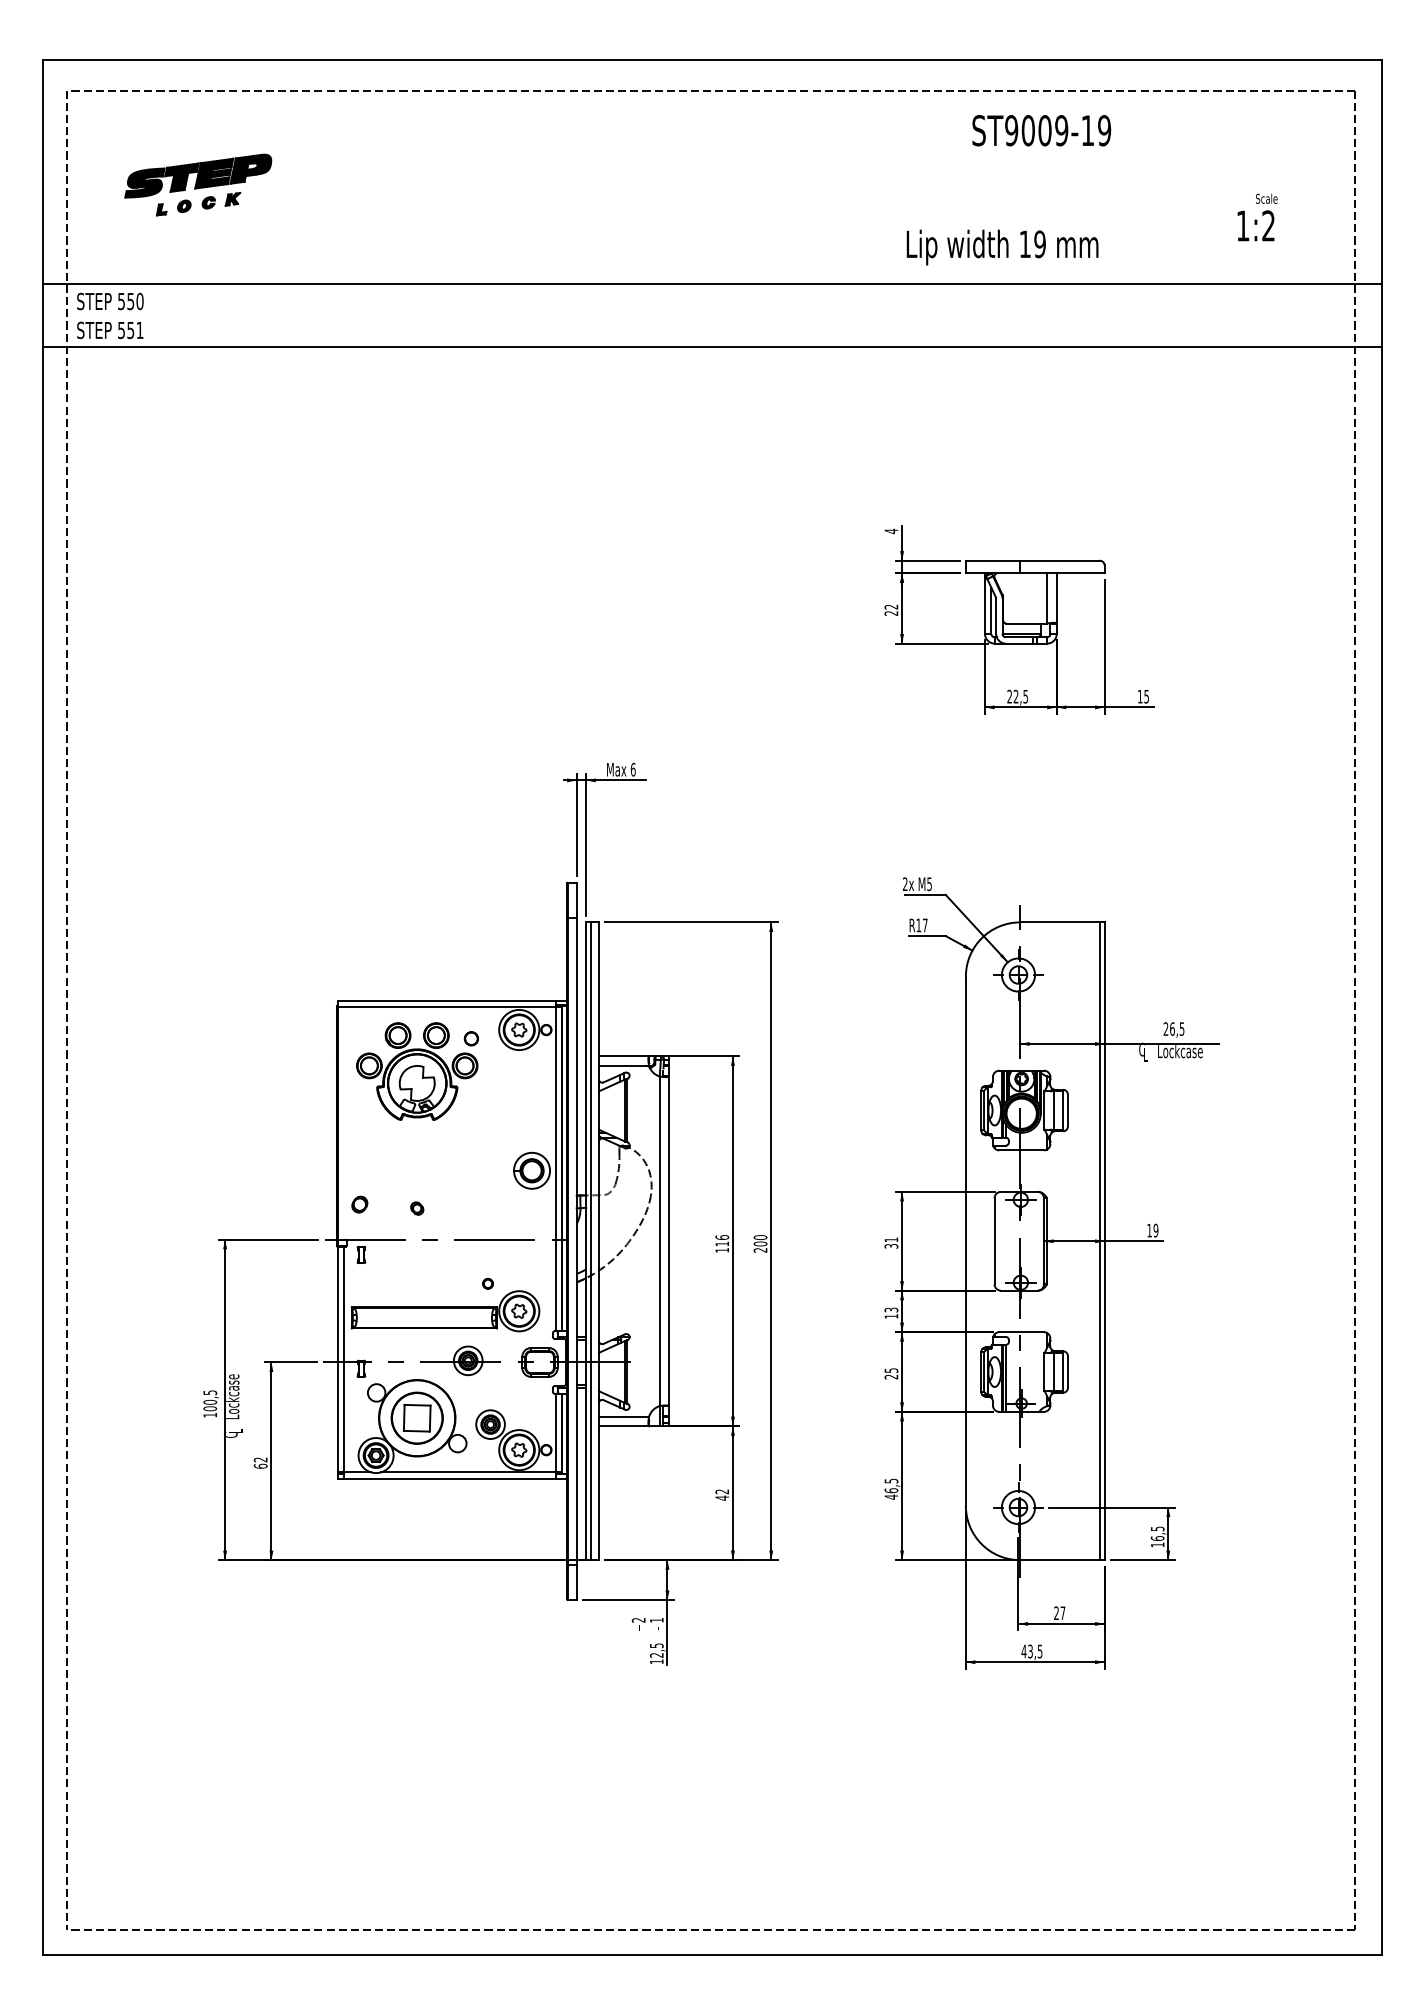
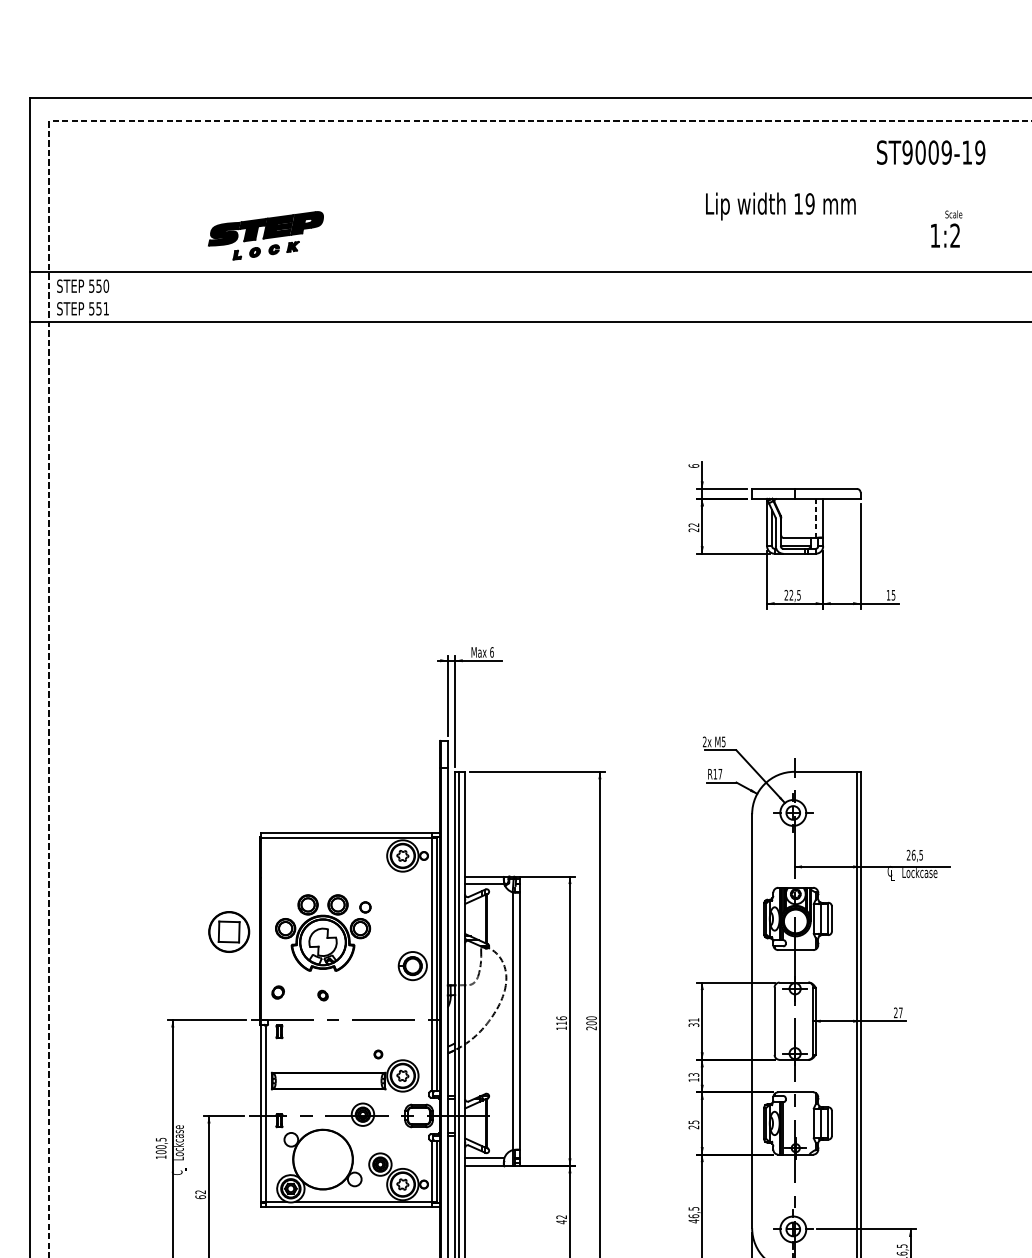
text: (1041, 130) -> (930, 152), moved
part: (198, 184) -> (266, 235), moved
text: (1257, 217) -> (946, 229), moved
text: (1002, 247) -> (780, 206), moved
text: (891, 531) -> (693, 466), 4 -> 6
line: (1047, 597) -> (815, 517), solid -> dashed
part: (417, 1071) -> (323, 933), moved
text: (1152, 1230) -> (898, 1012), 19 -> 27
part: (416, 1417) -> (228, 931), moved

